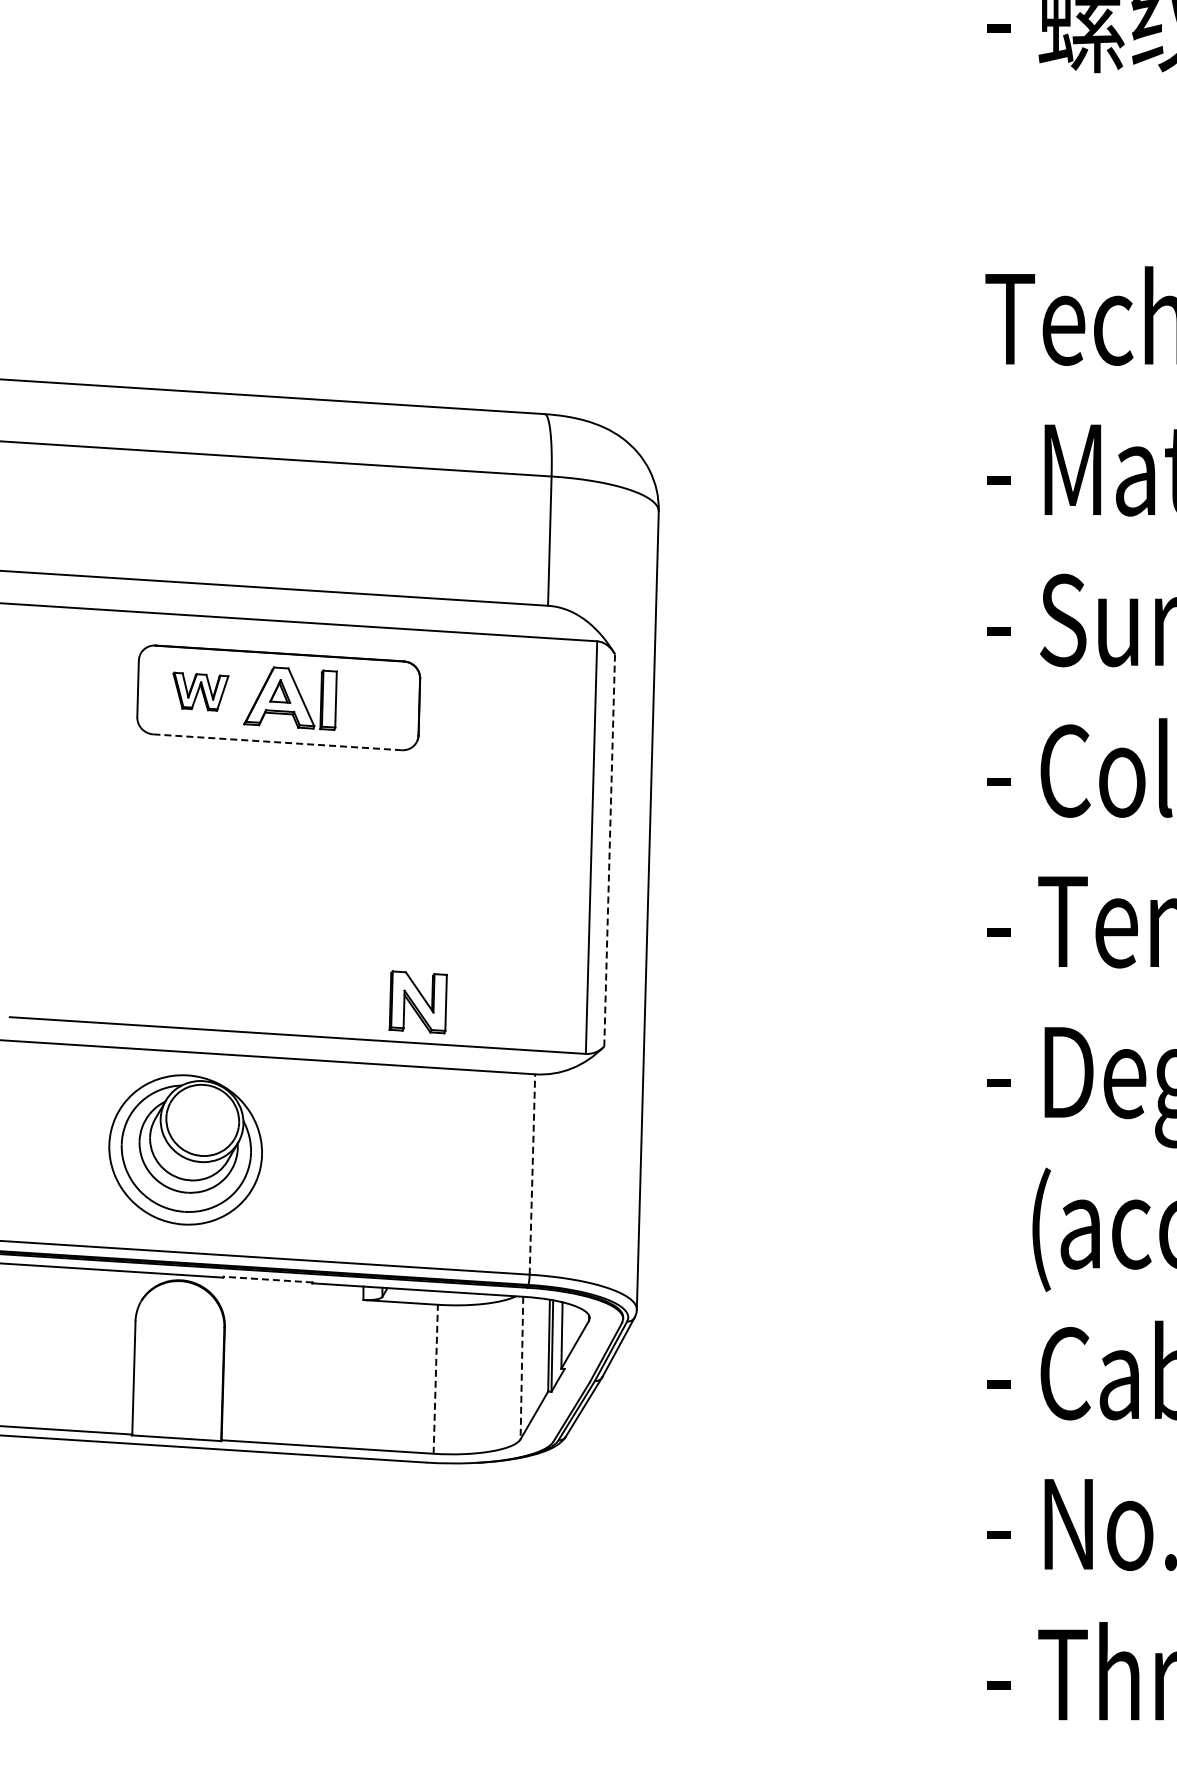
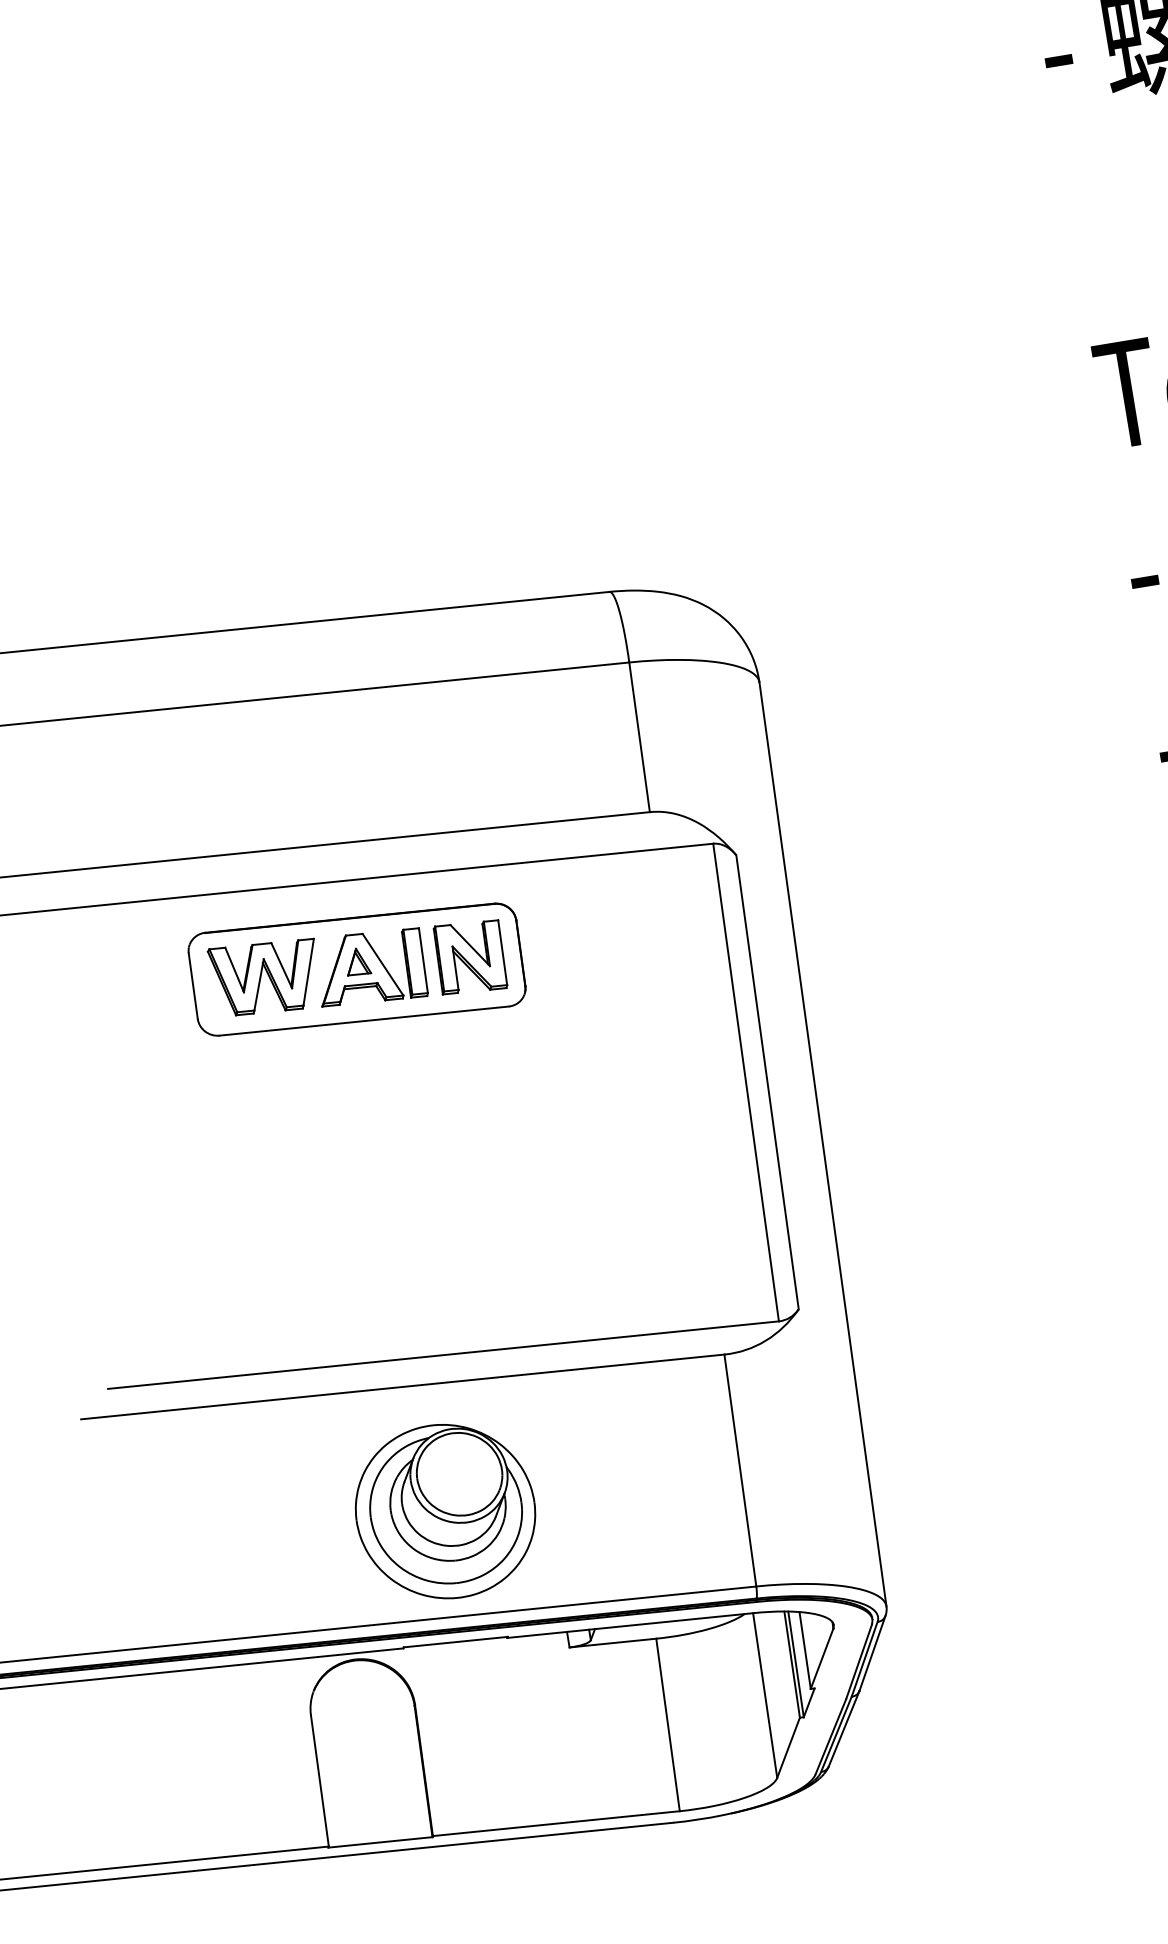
part: (200, 691) -> (265, 977), size x1.67
line: (278, 742) -> (365, 1021), dashed -> solid
line: (609, 849) -> (767, 1081), dashed -> solid
part: (417, 1002) -> (469, 957), moved
part: (185, 1149) -> (445, 1511), moved
line: (532, 1174) -> (740, 1470), dashed -> solid
line: (268, 1279) -> (456, 1641), dashed -> solid
line: (521, 1368) -> (764, 1696), dashed -> solid
line: (435, 1379) -> (667, 1725), dashed -> solid

